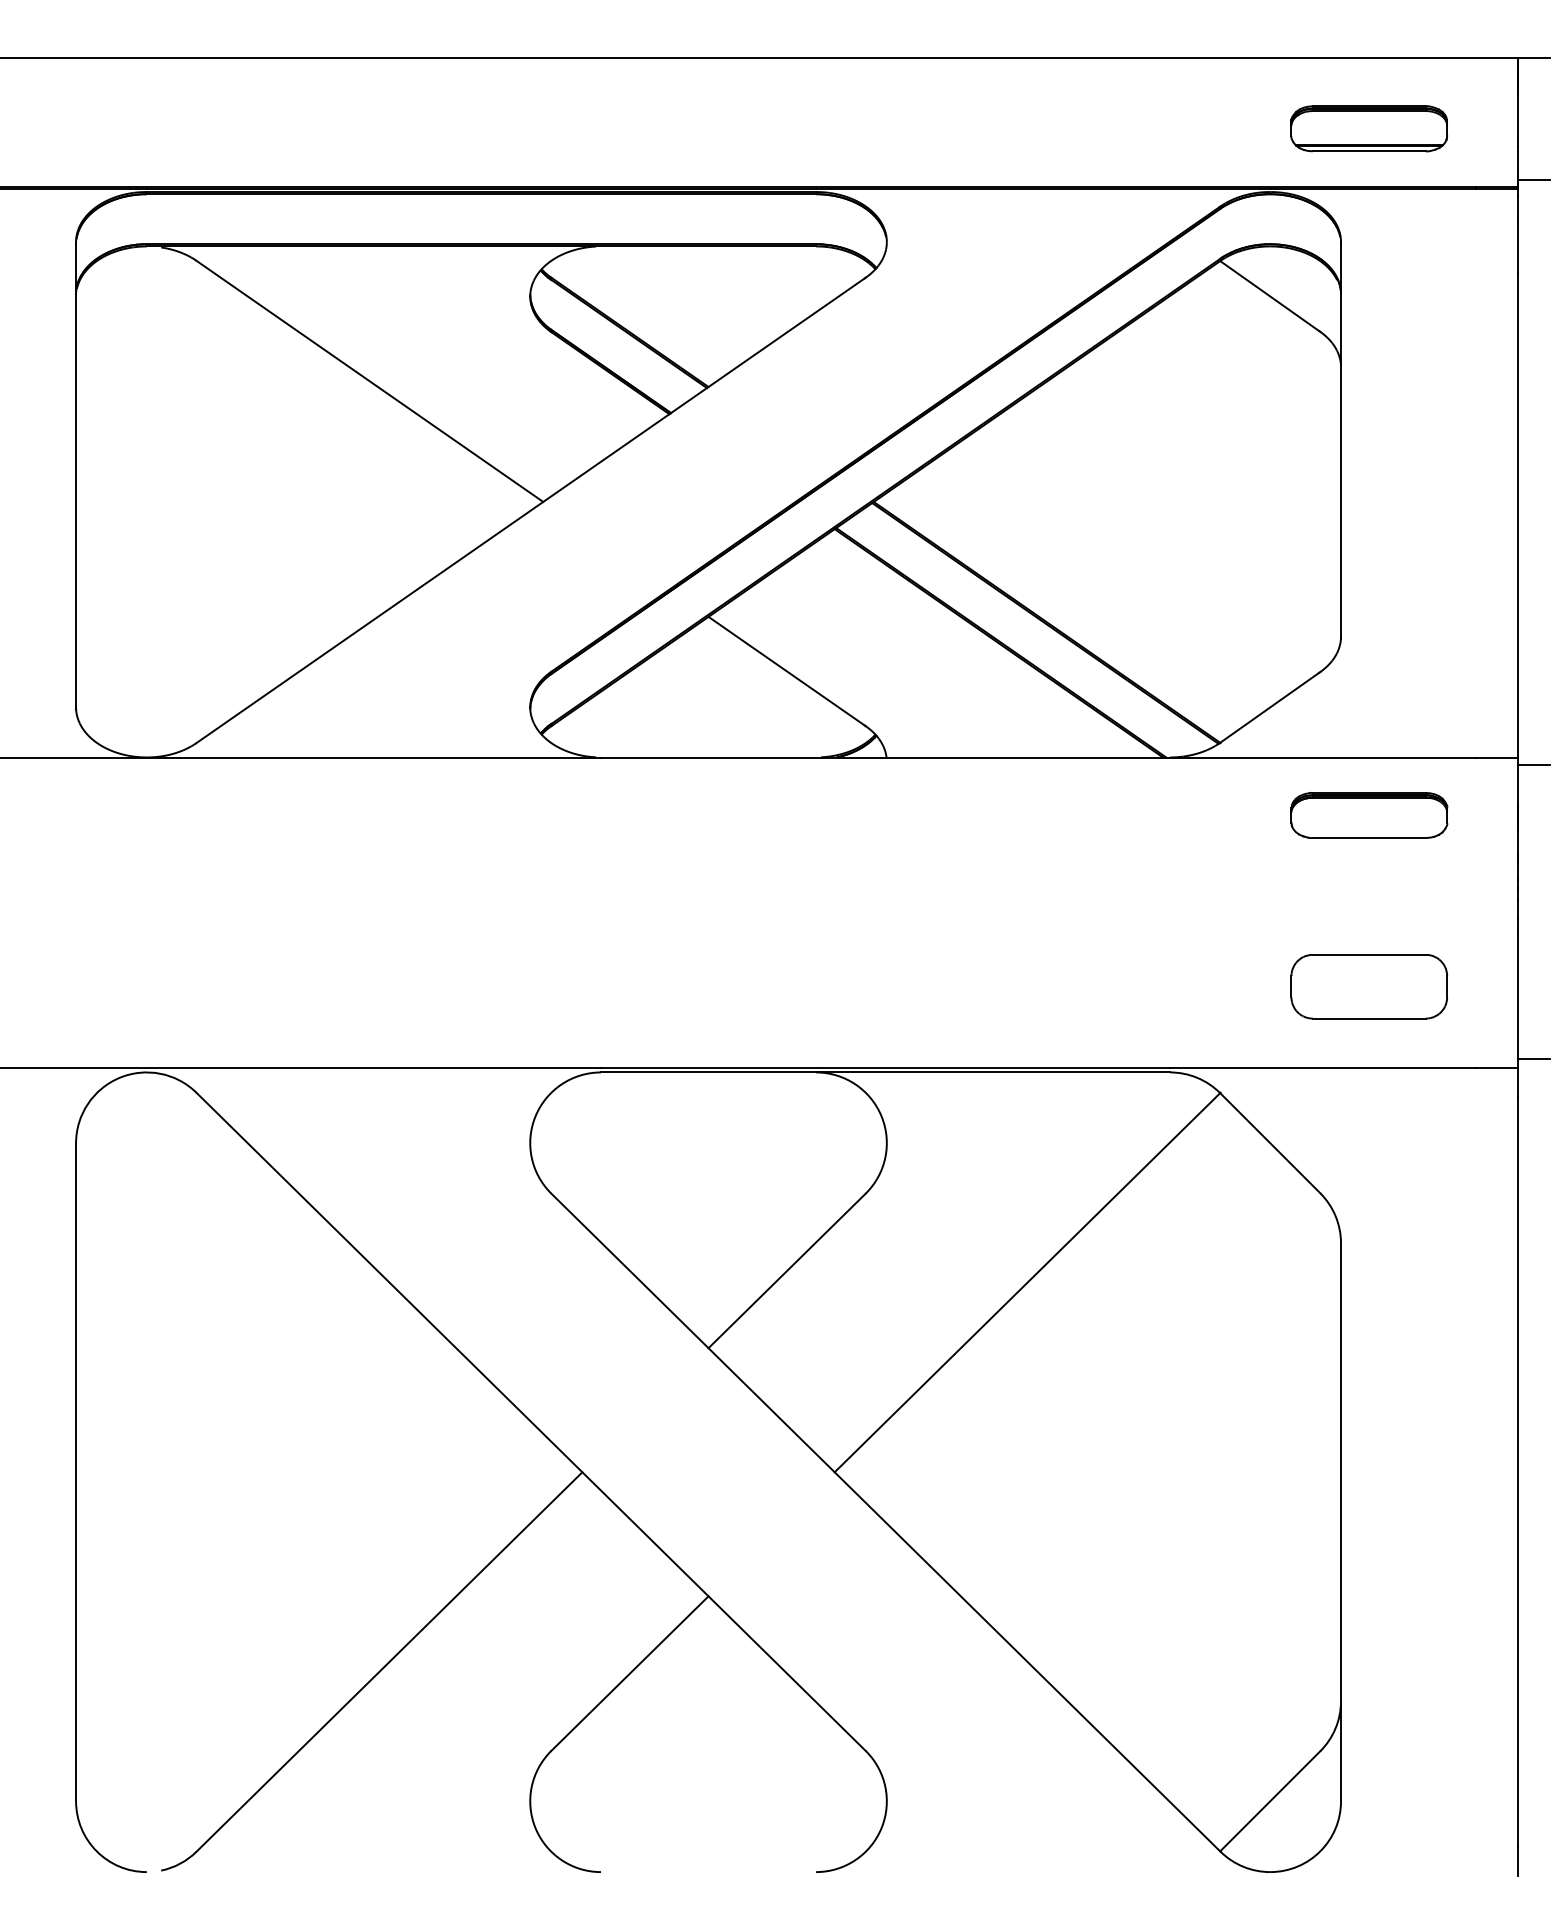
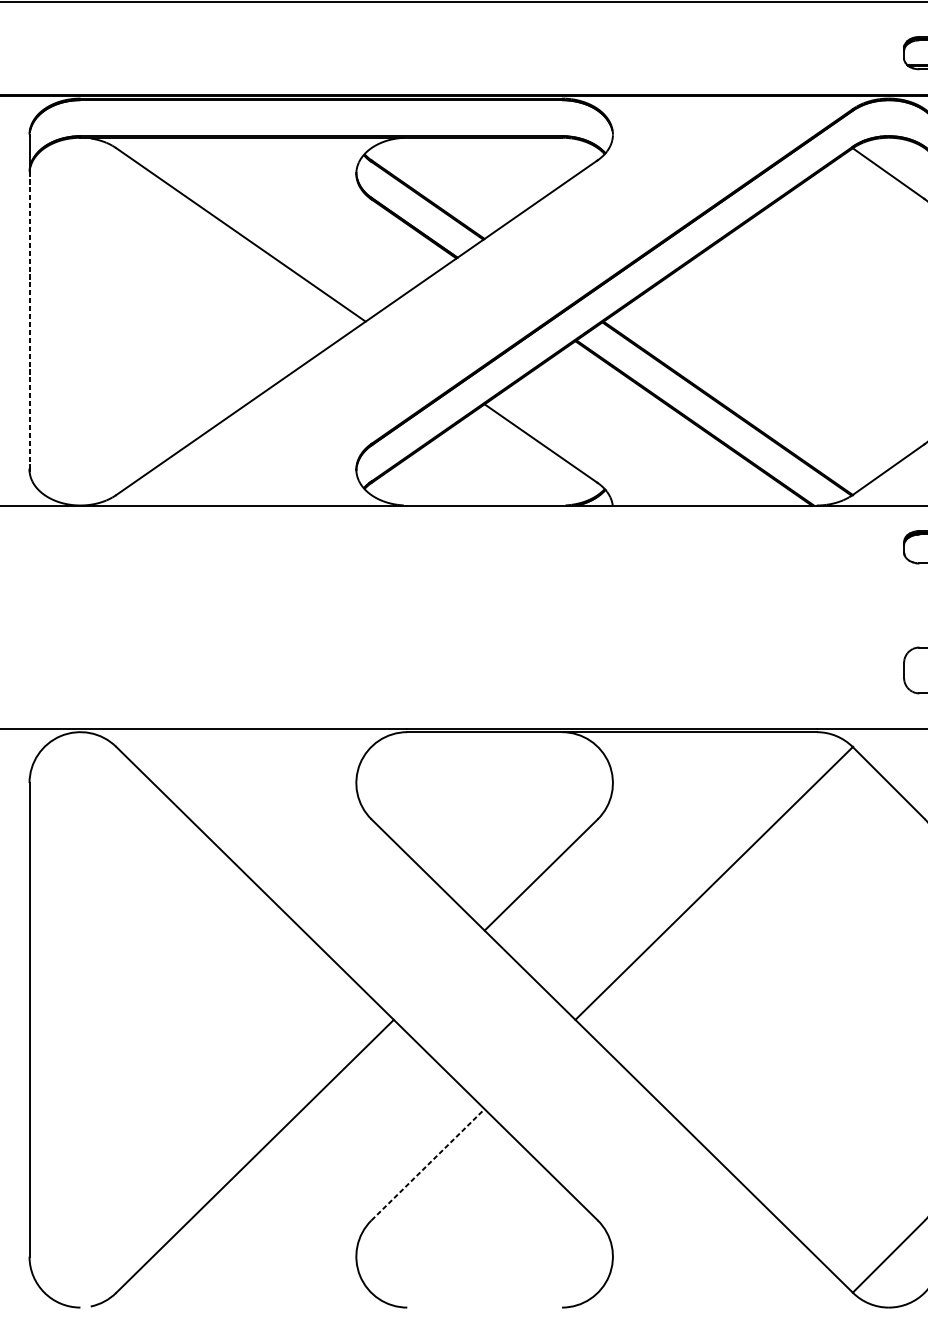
line: (76, 500) -> (29, 320), solid -> dashed
line: (630, 1673) -> (428, 1164), solid -> dashed

